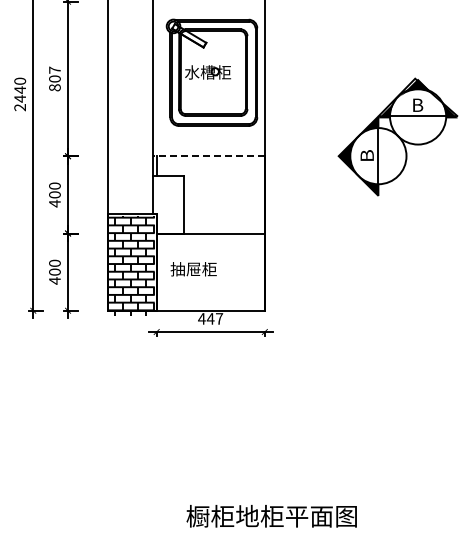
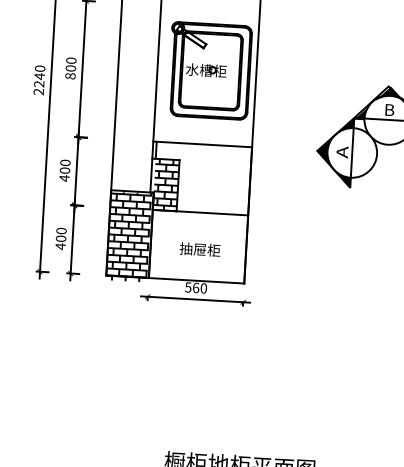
text: (54, 69) -> (71, 60), 807 -> 800
text: (19, 98) -> (38, 83), 2440 -> 2240
text: (366, 155) -> (341, 151), B -> A
line: (208, 156) -> (202, 144), dashed -> solid
hatch: (169, 204) -> (165, 184), added
text: (193, 269) -> (199, 249), moved
text: (210, 318) -> (195, 287), 447 -> 560

